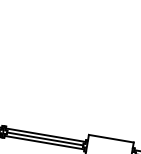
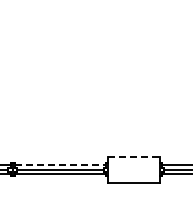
line: (45, 135) -> (60, 165), solid -> dashed
line: (111, 138) -> (134, 156), solid -> dashed

